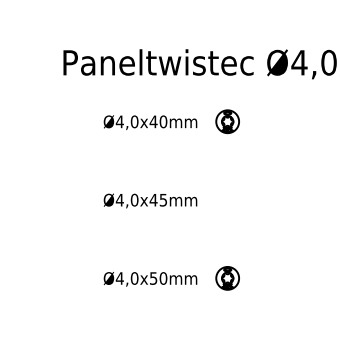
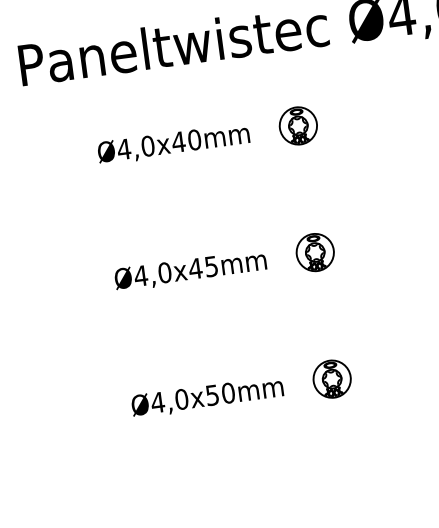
part: (227, 199) -> (314, 251), added

